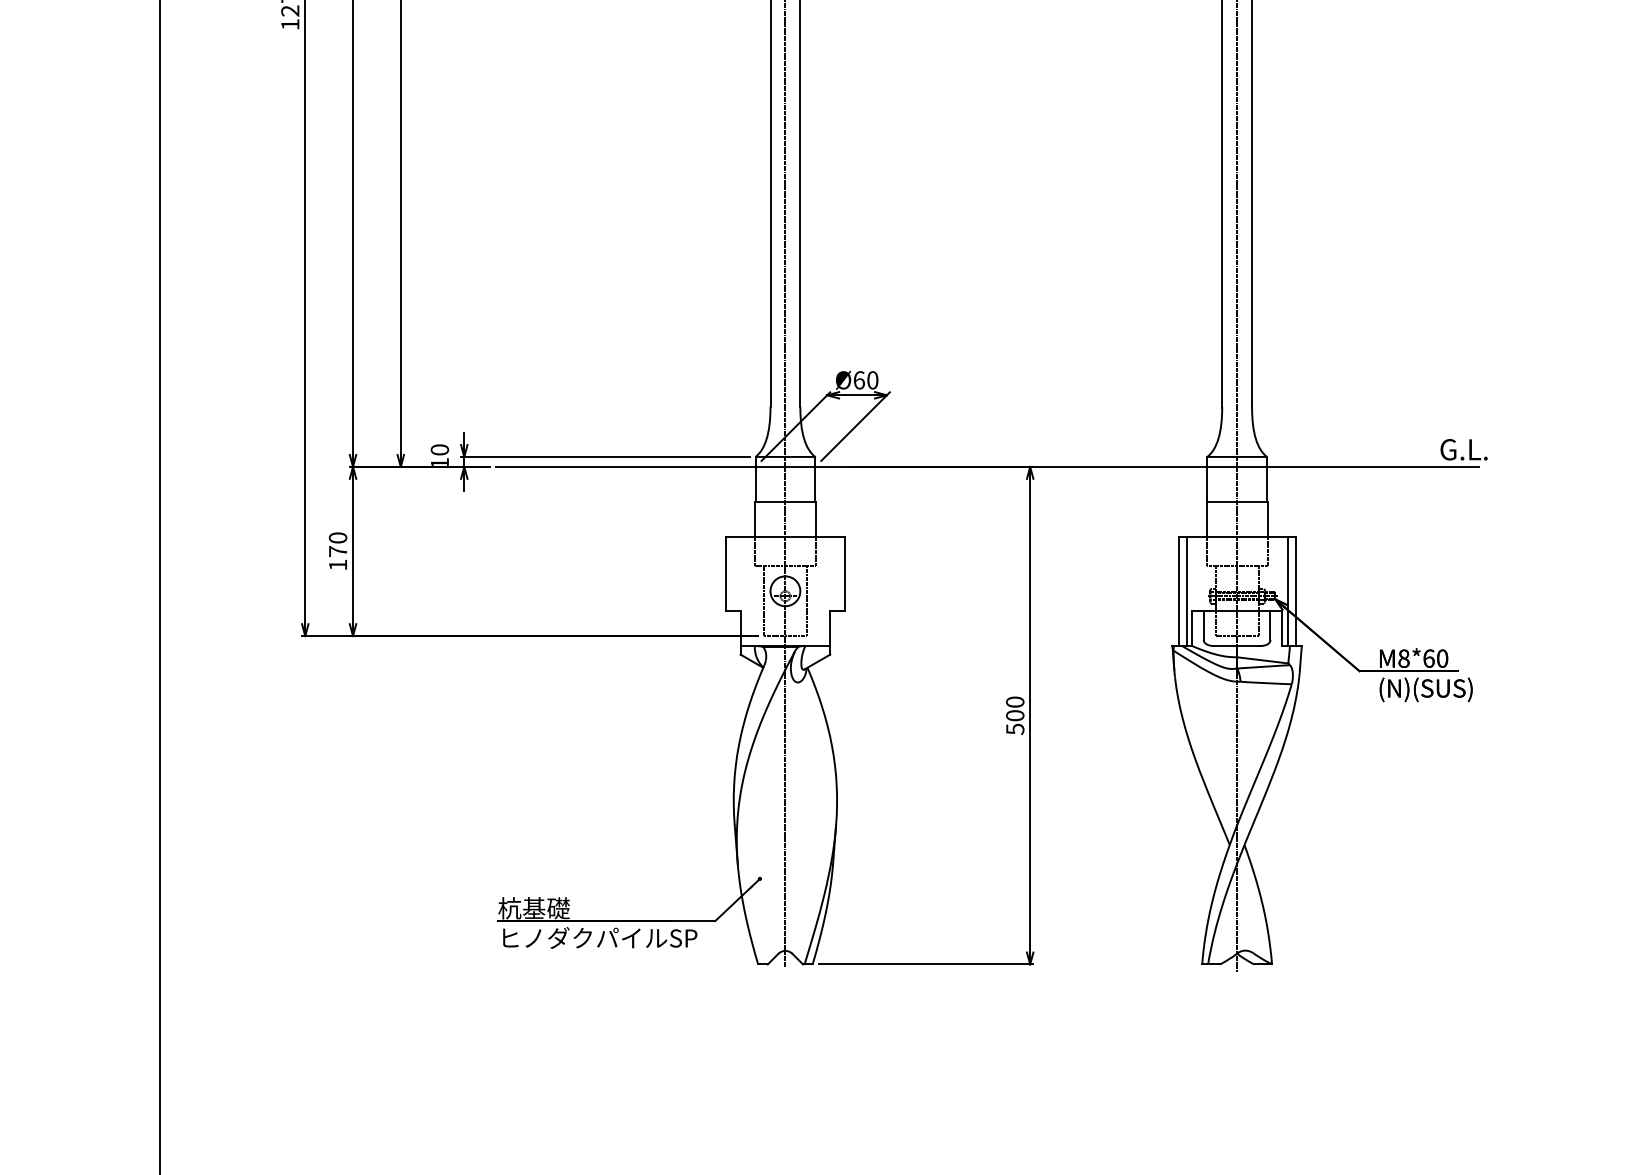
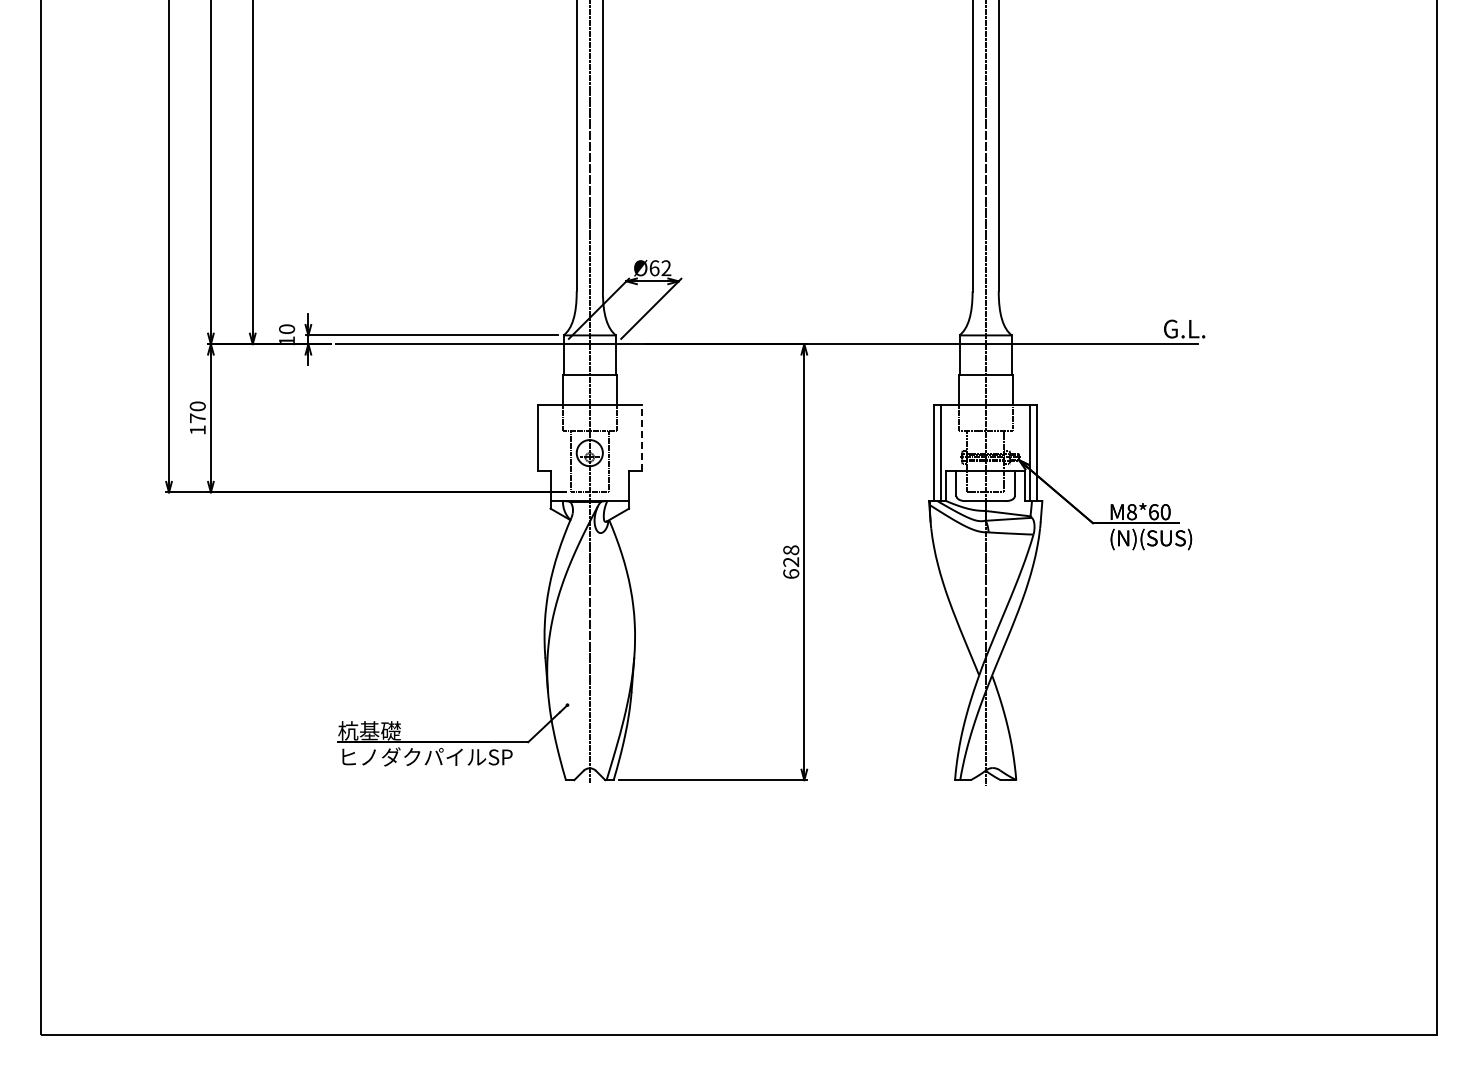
text: (872, 380) -> (666, 268), Ø60 -> Ø62
line: (845, 573) -> (642, 437), solid -> dashed
text: (1015, 716) -> (791, 562), 500 -> 628

